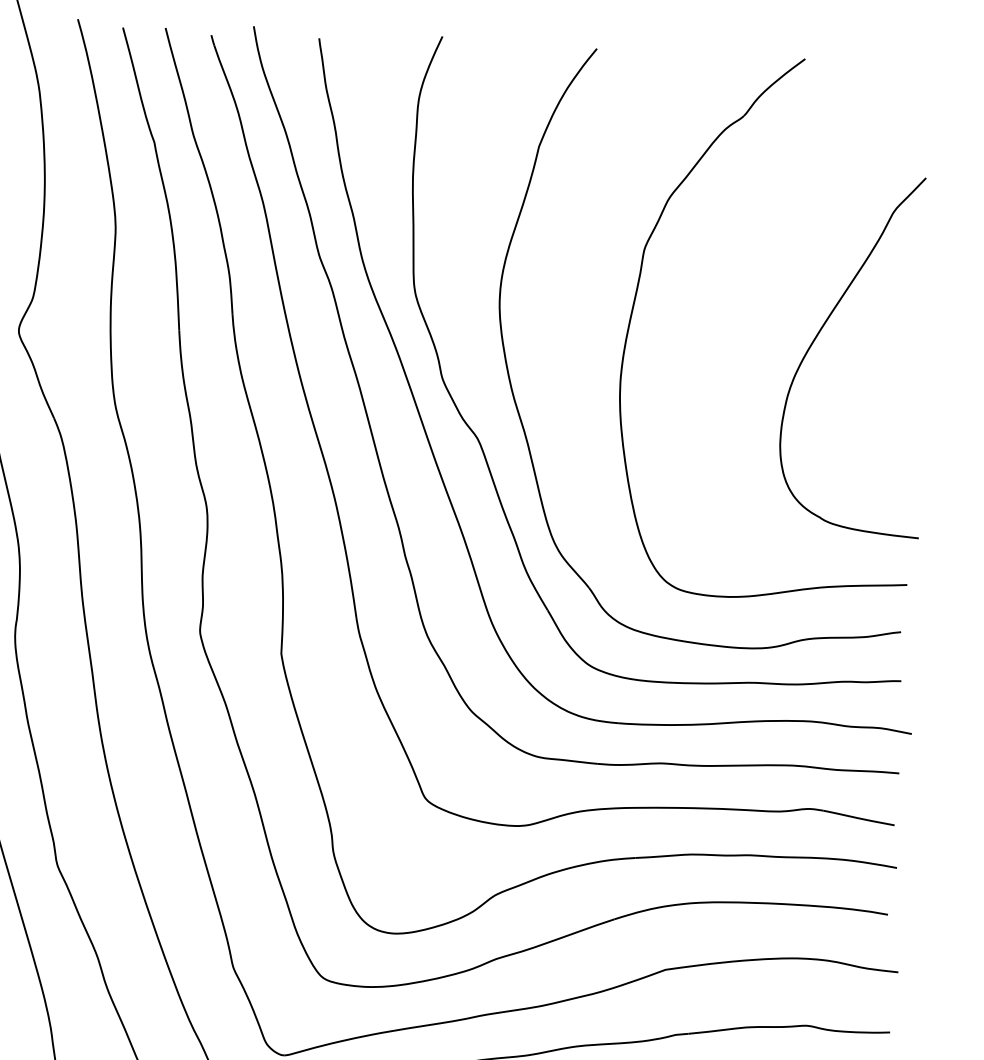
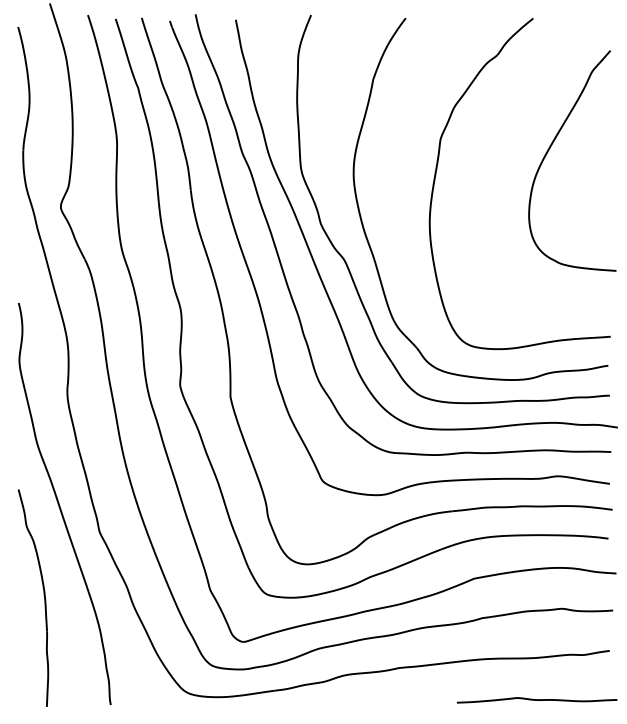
curve: (823, 328) -> (552, 145), moved

